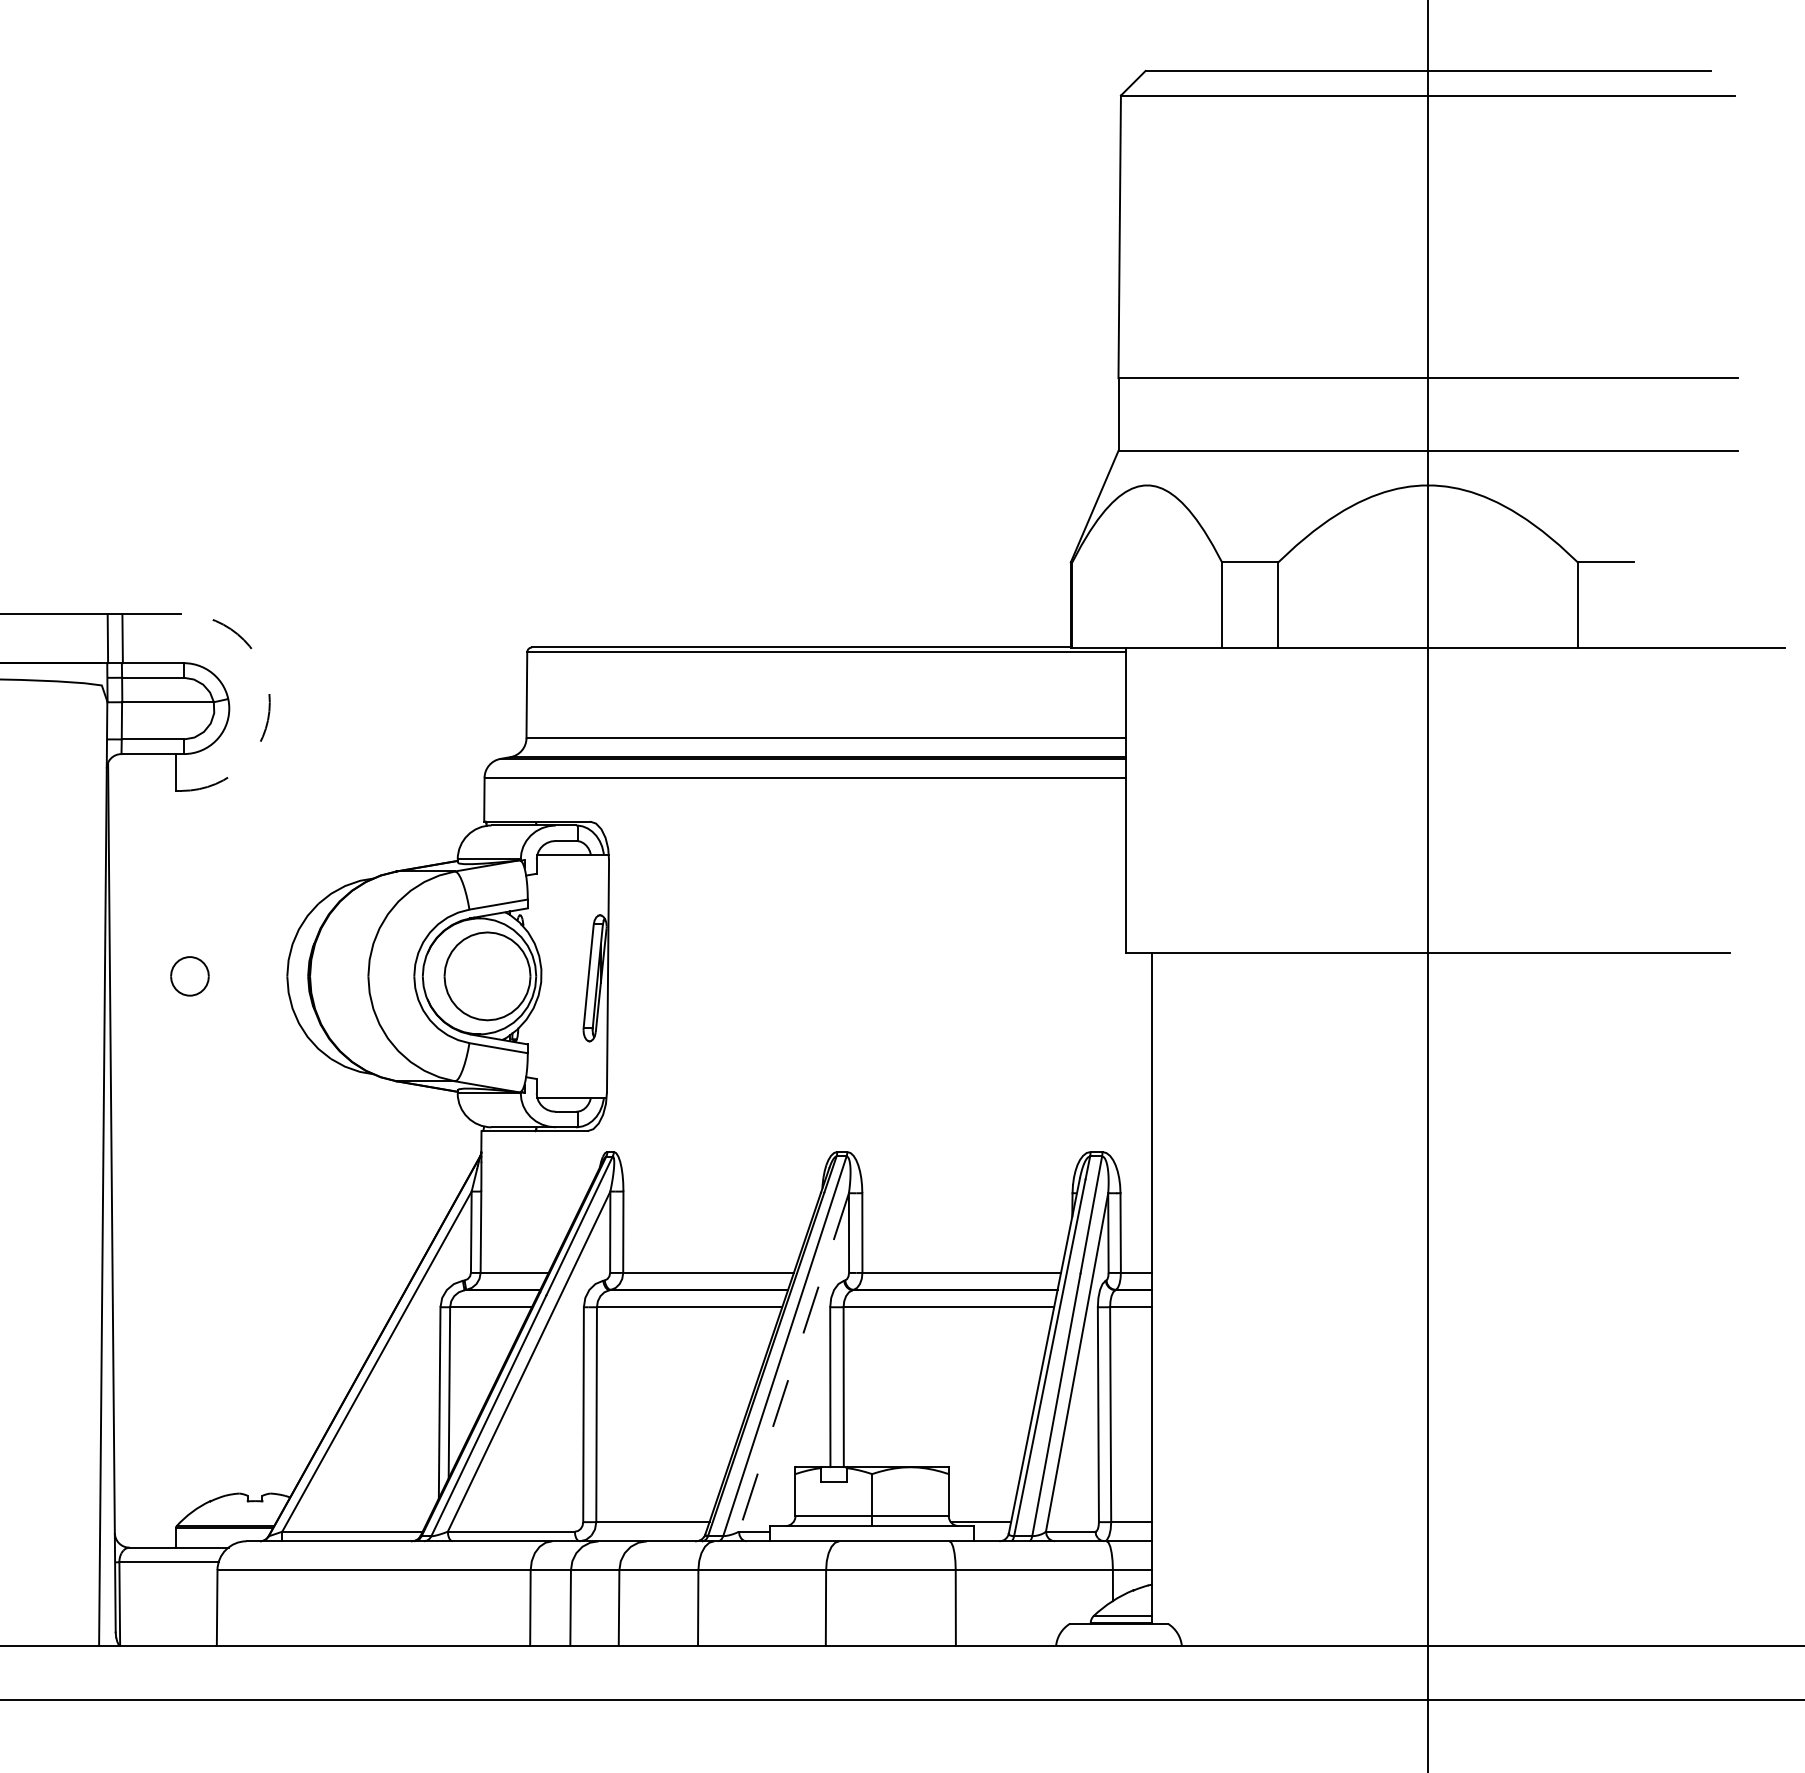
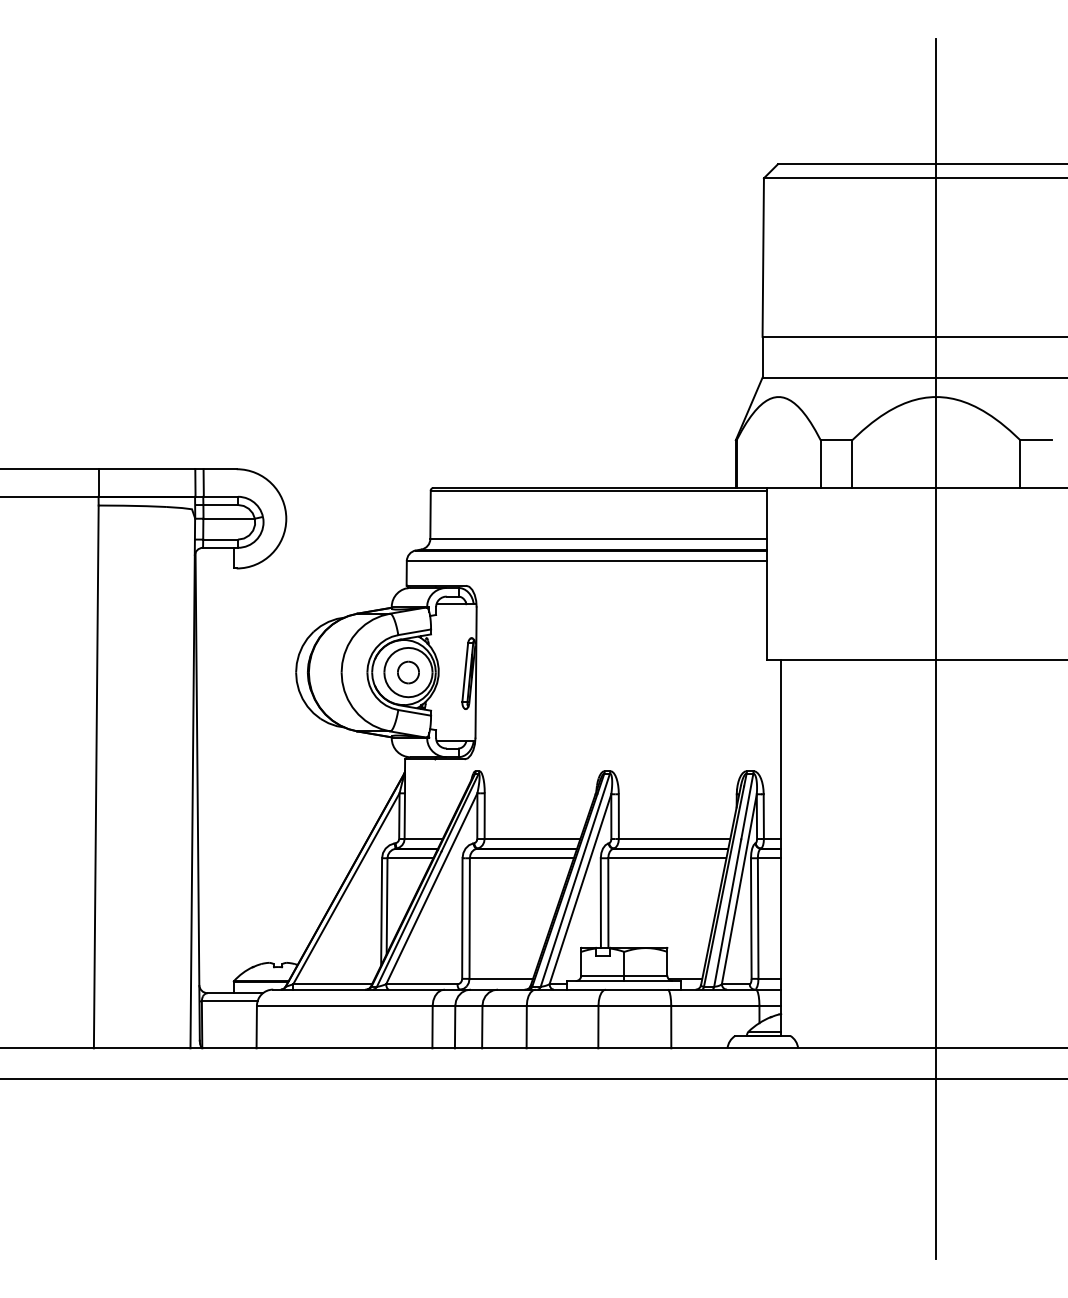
arc: (270, 701) -> (286, 518), dashed -> solid
part: (189, 976) -> (408, 672), moved
line: (794, 1362) -> (580, 889), dashed -> solid

